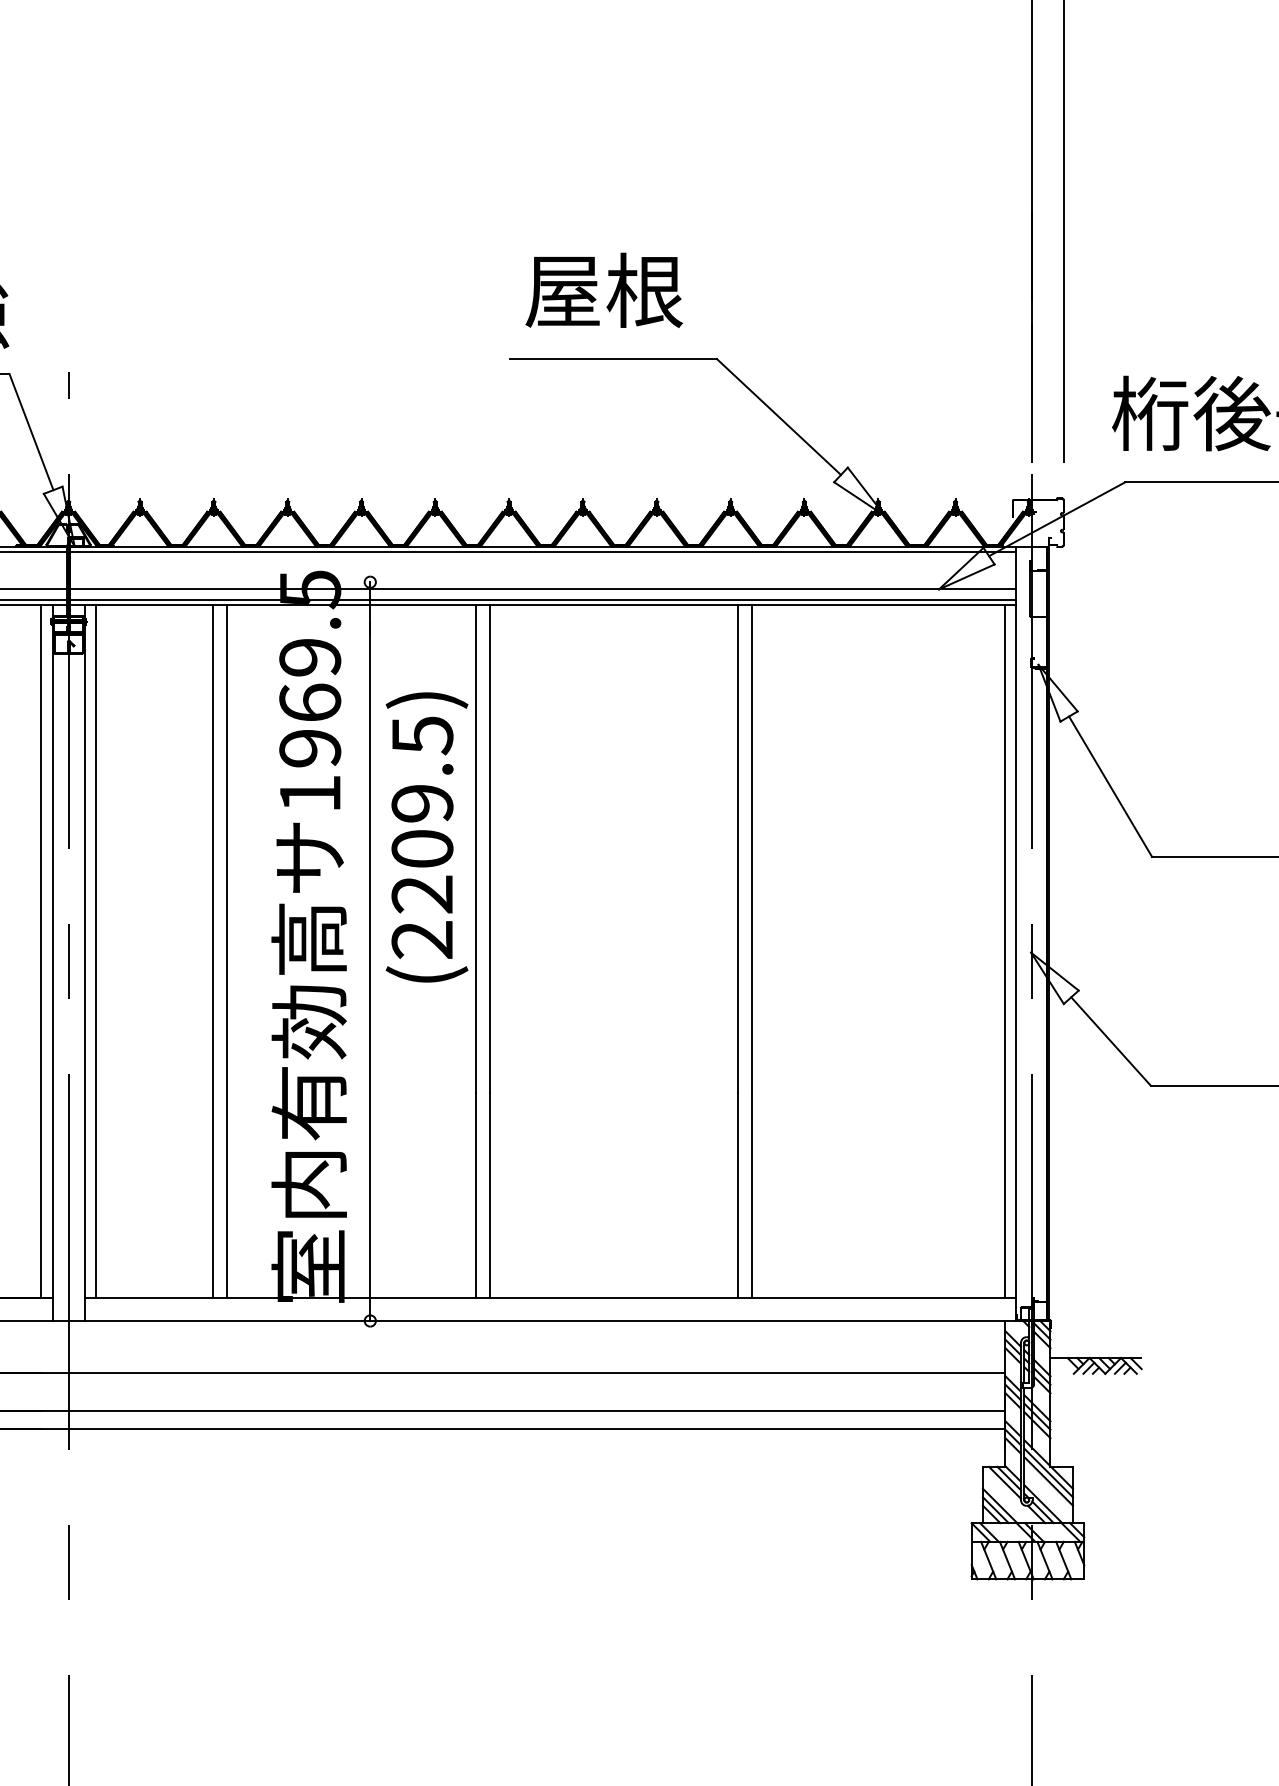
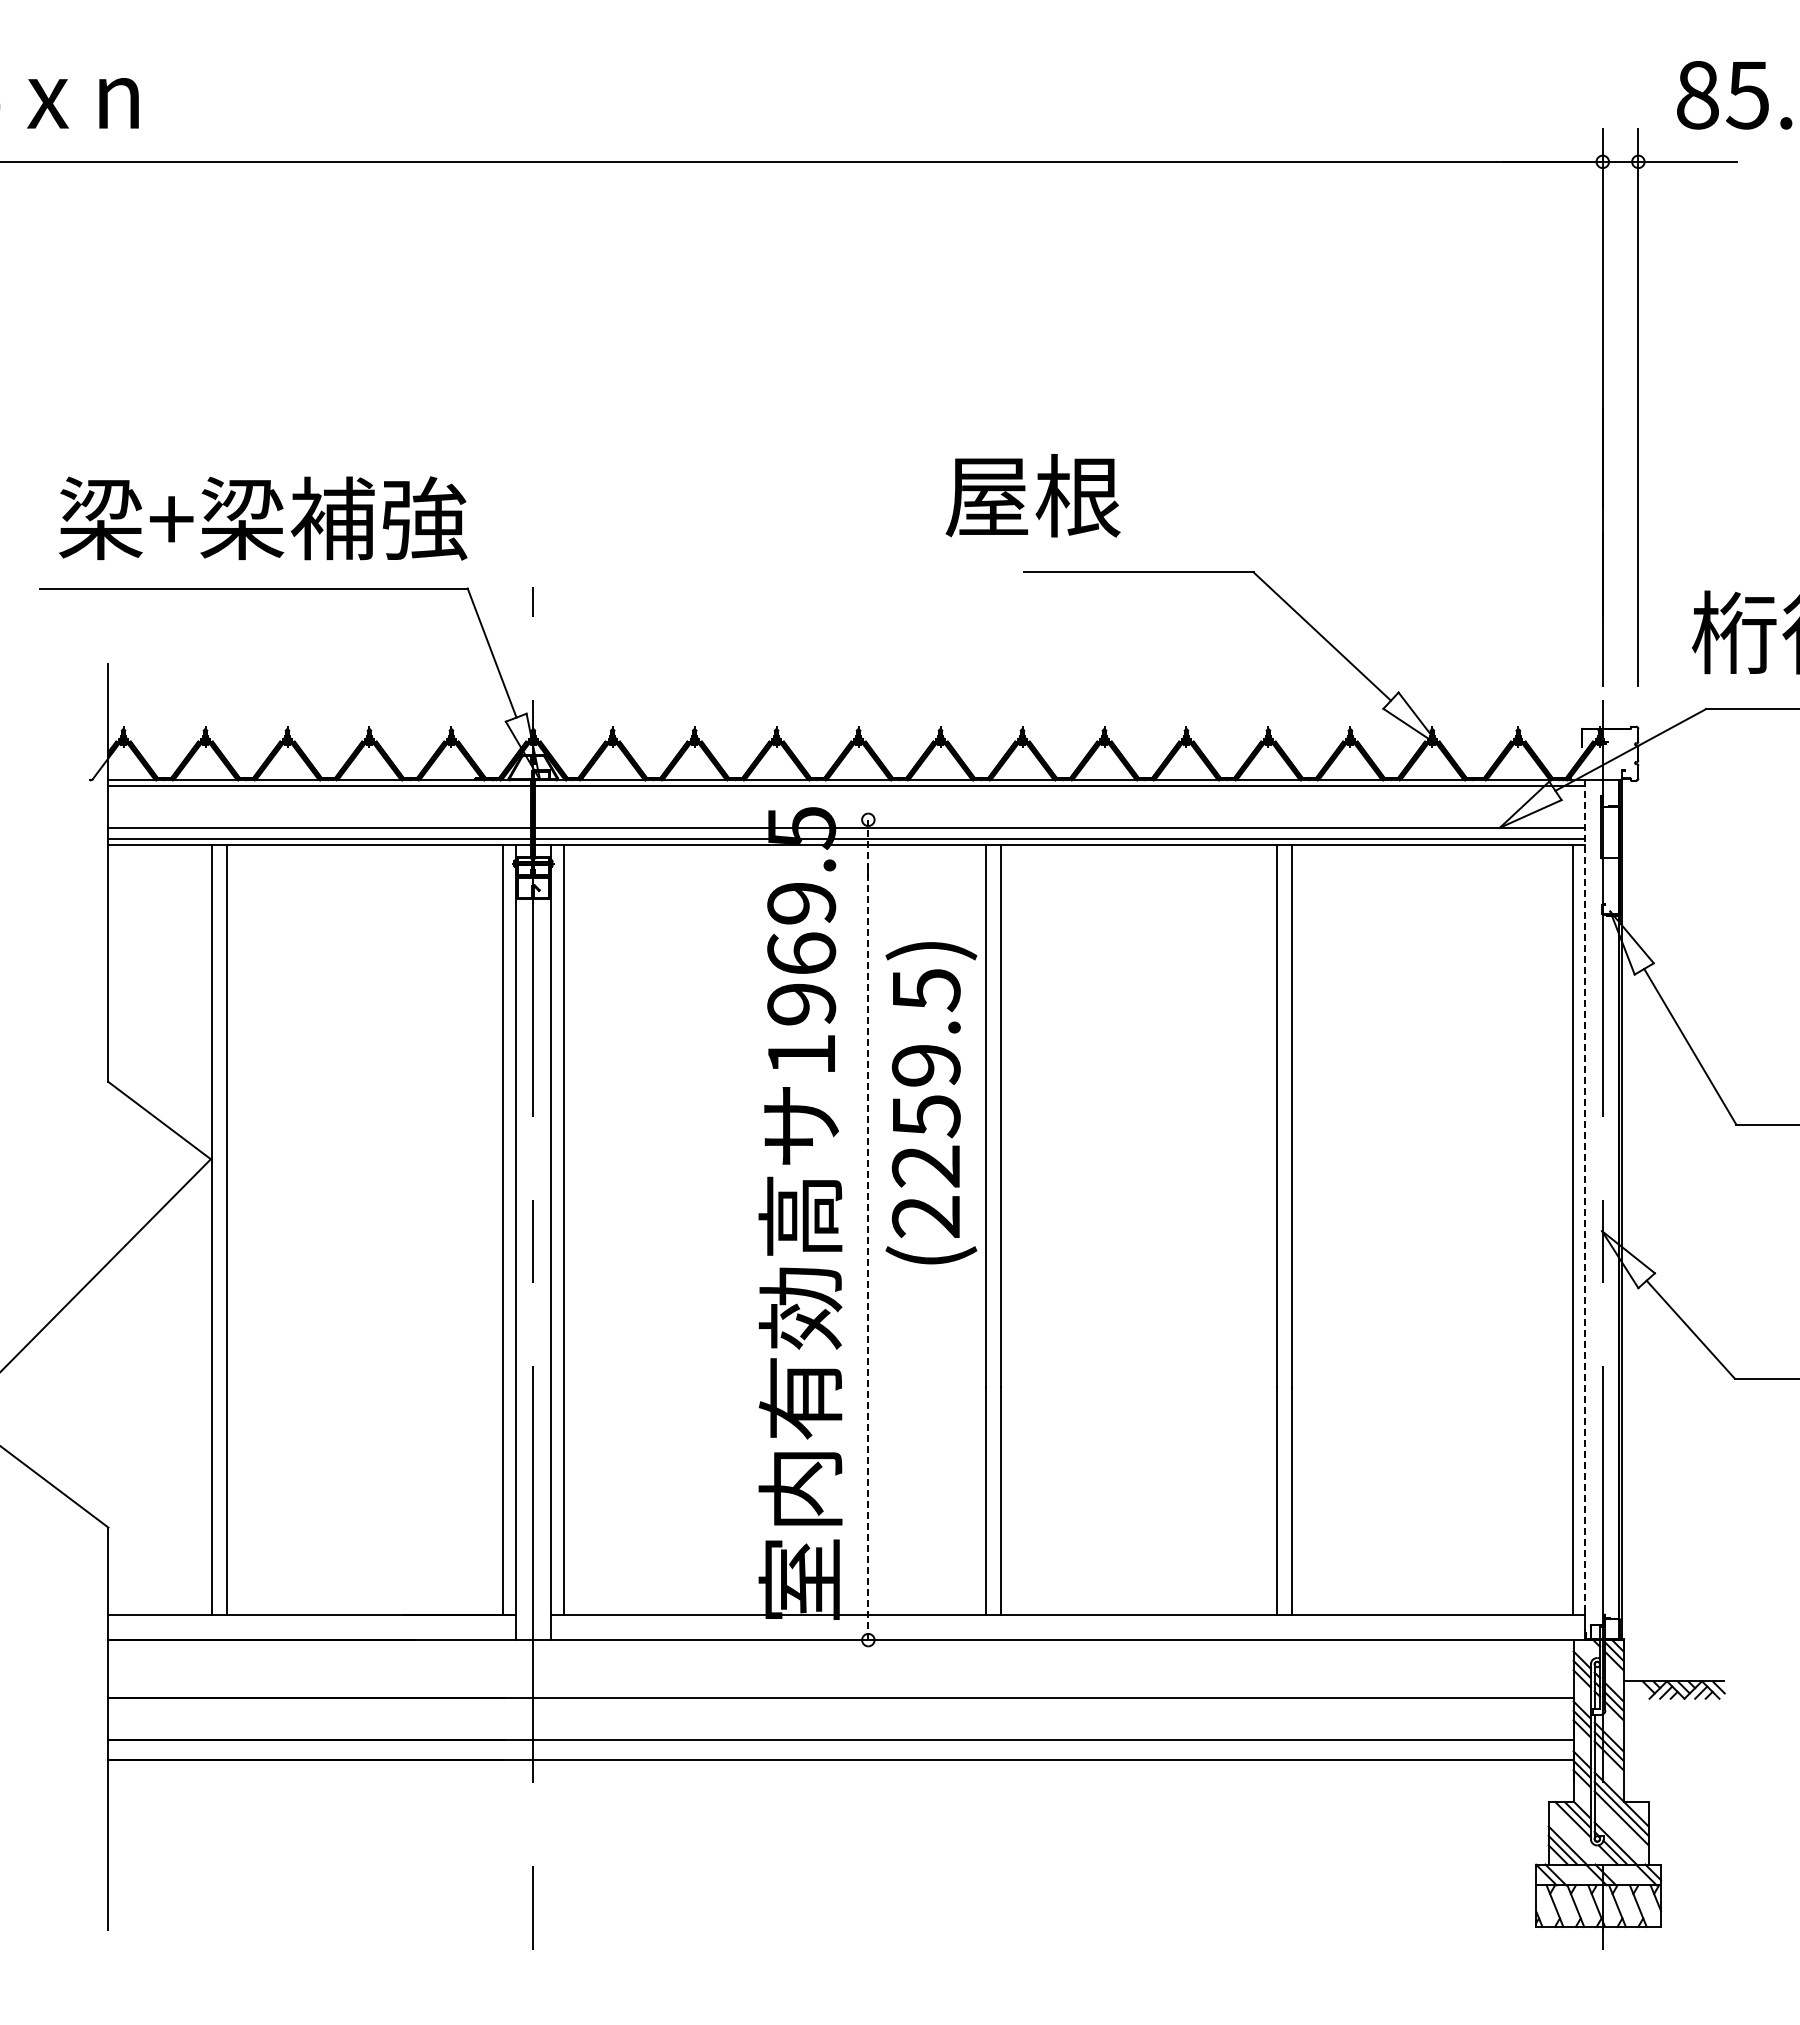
text: (603, 290) -> (1032, 495), moved
text: (421, 849) -> (925, 1116), (2209.5) -> (2259.5)
line: (1016, 920) -> (1585, 1195), solid -> dashed
line: (212, 951) -> (693, 1229), removed
line: (227, 951) -> (709, 1229), removed
line: (370, 951) -> (868, 1229), solid -> dashed

